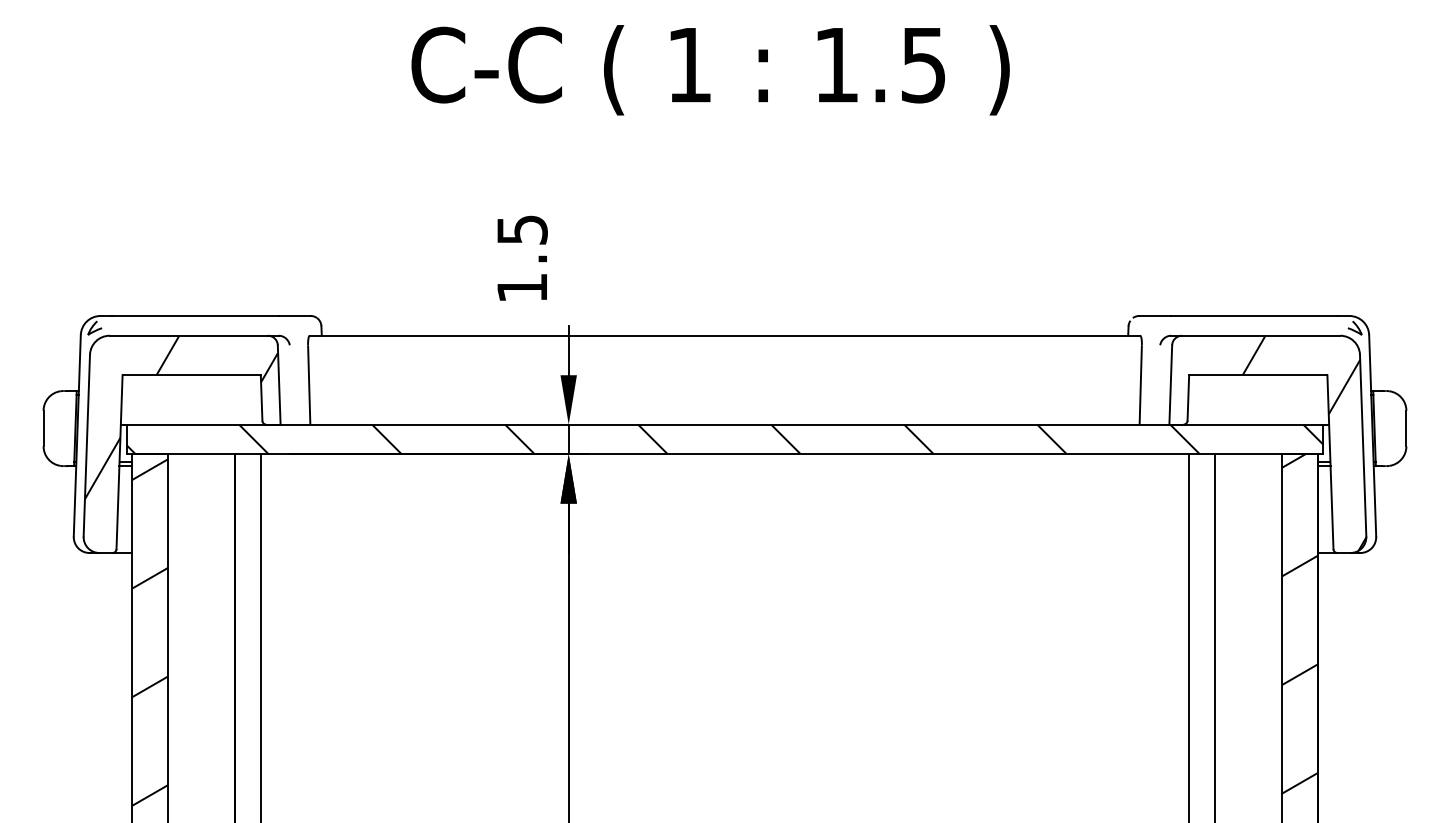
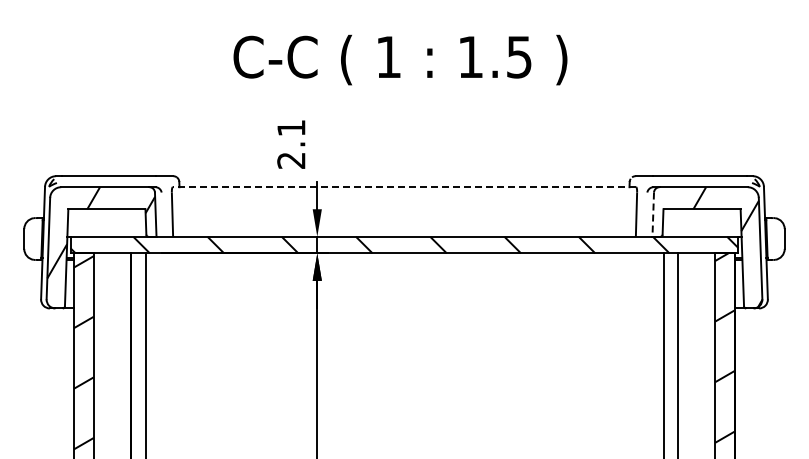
text: (710, 69) -> (400, 59), moved
text: (522, 259) -> (291, 144), 1.5 -> 2.1
line: (725, 336) -> (404, 187), solid -> dashed
line: (1171, 386) -> (653, 215), solid -> dashed

